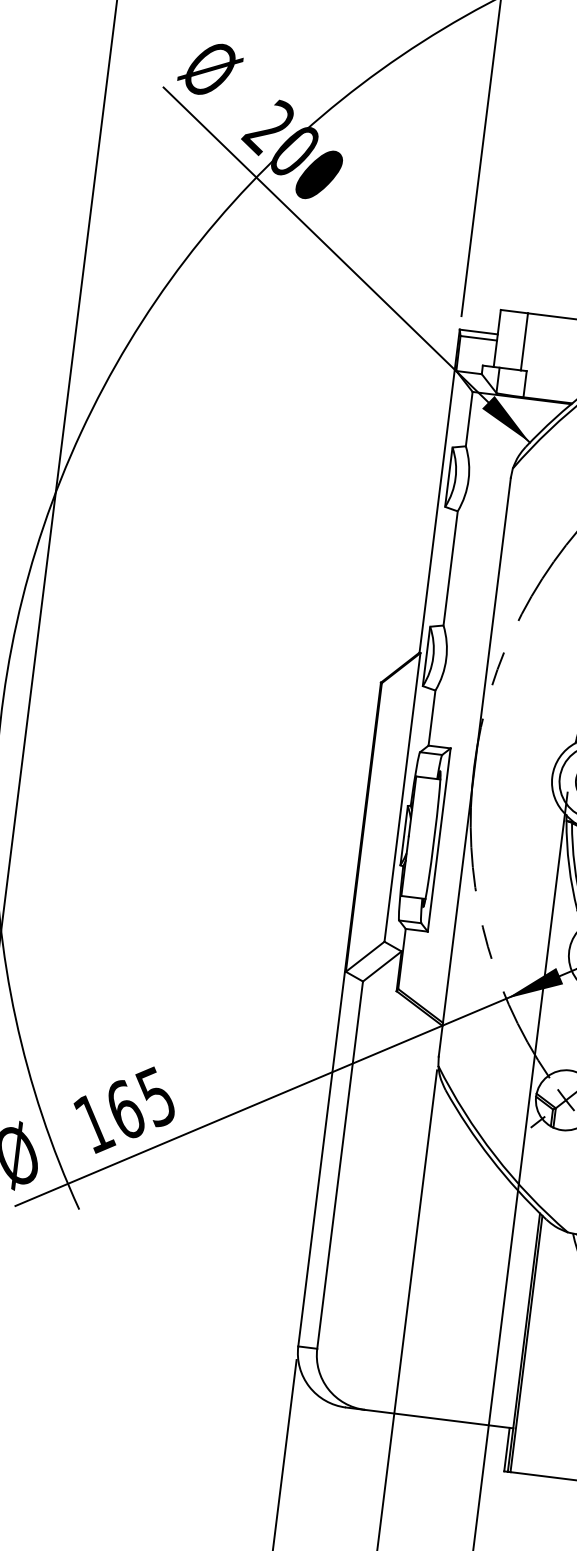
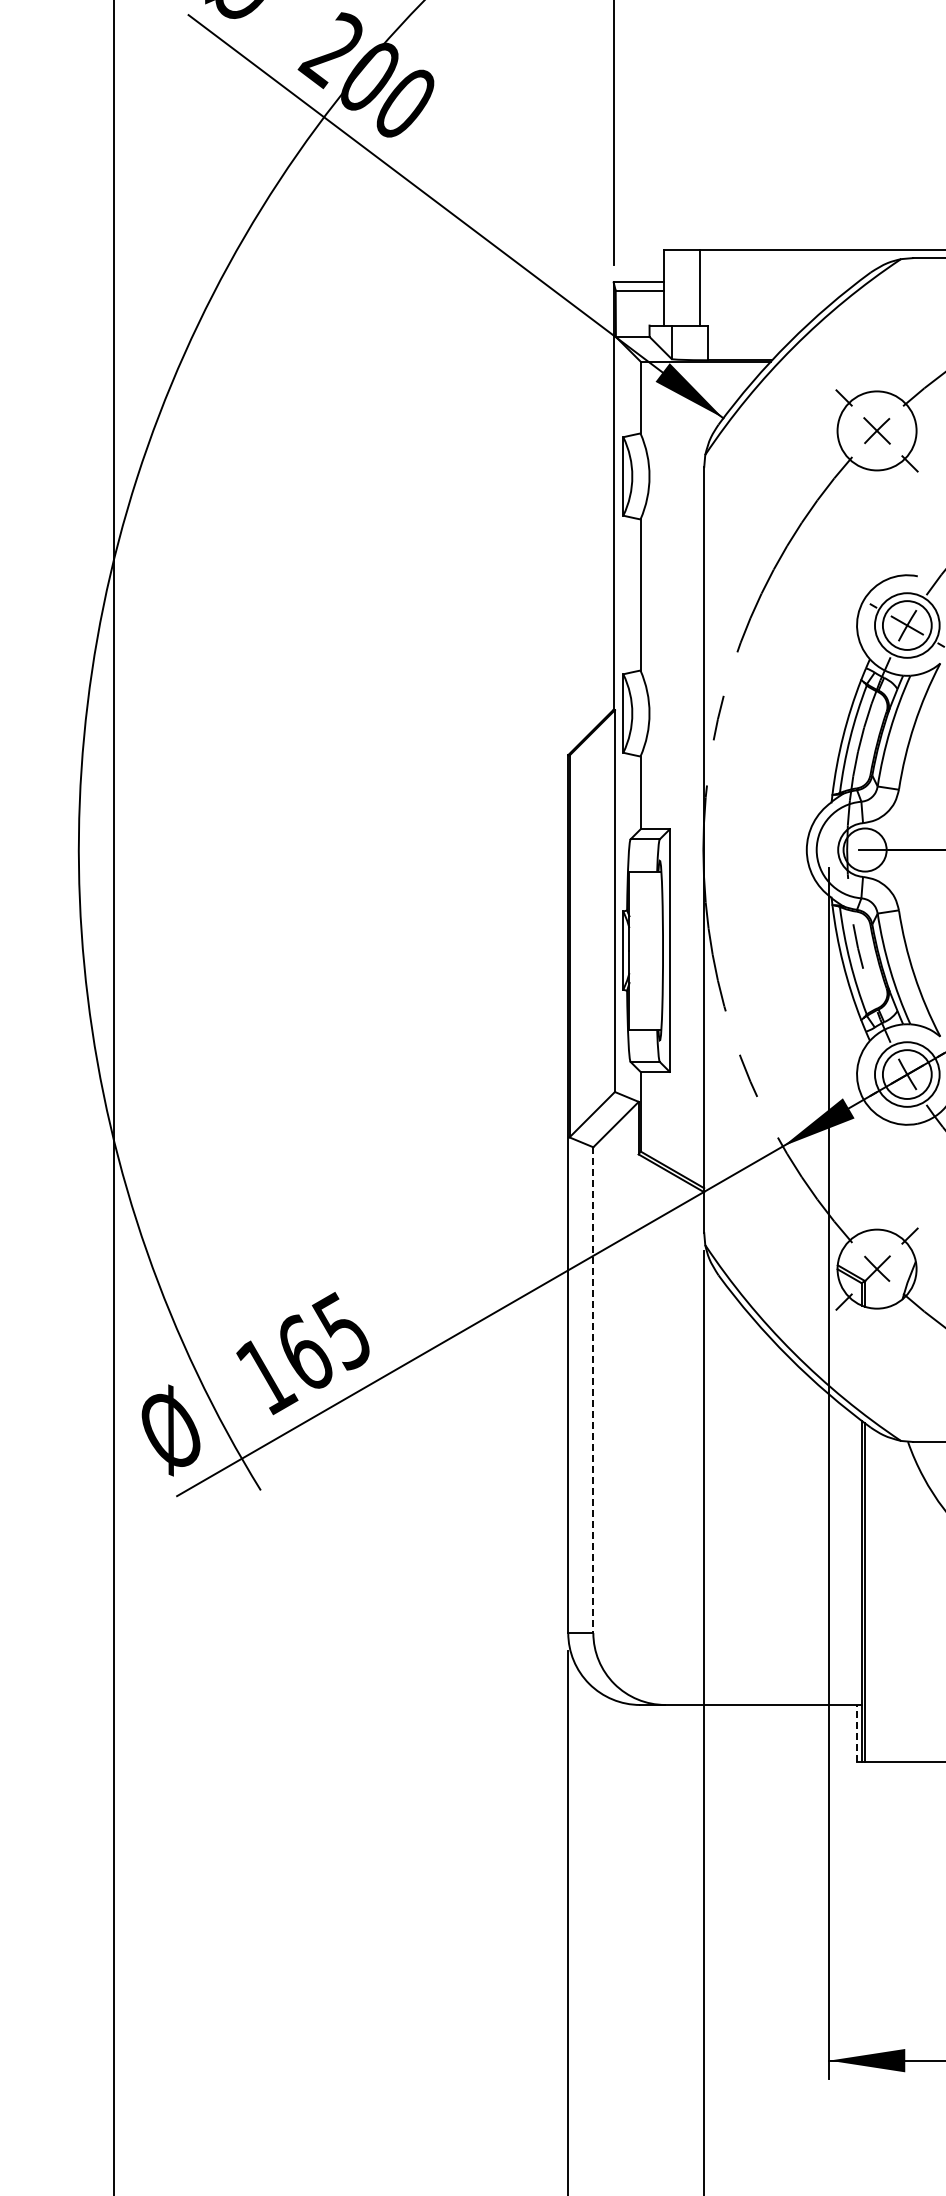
line: (340, 1165) -> (593, 1390), solid -> dashed
line: (506, 1449) -> (856, 1733), solid -> dashed

